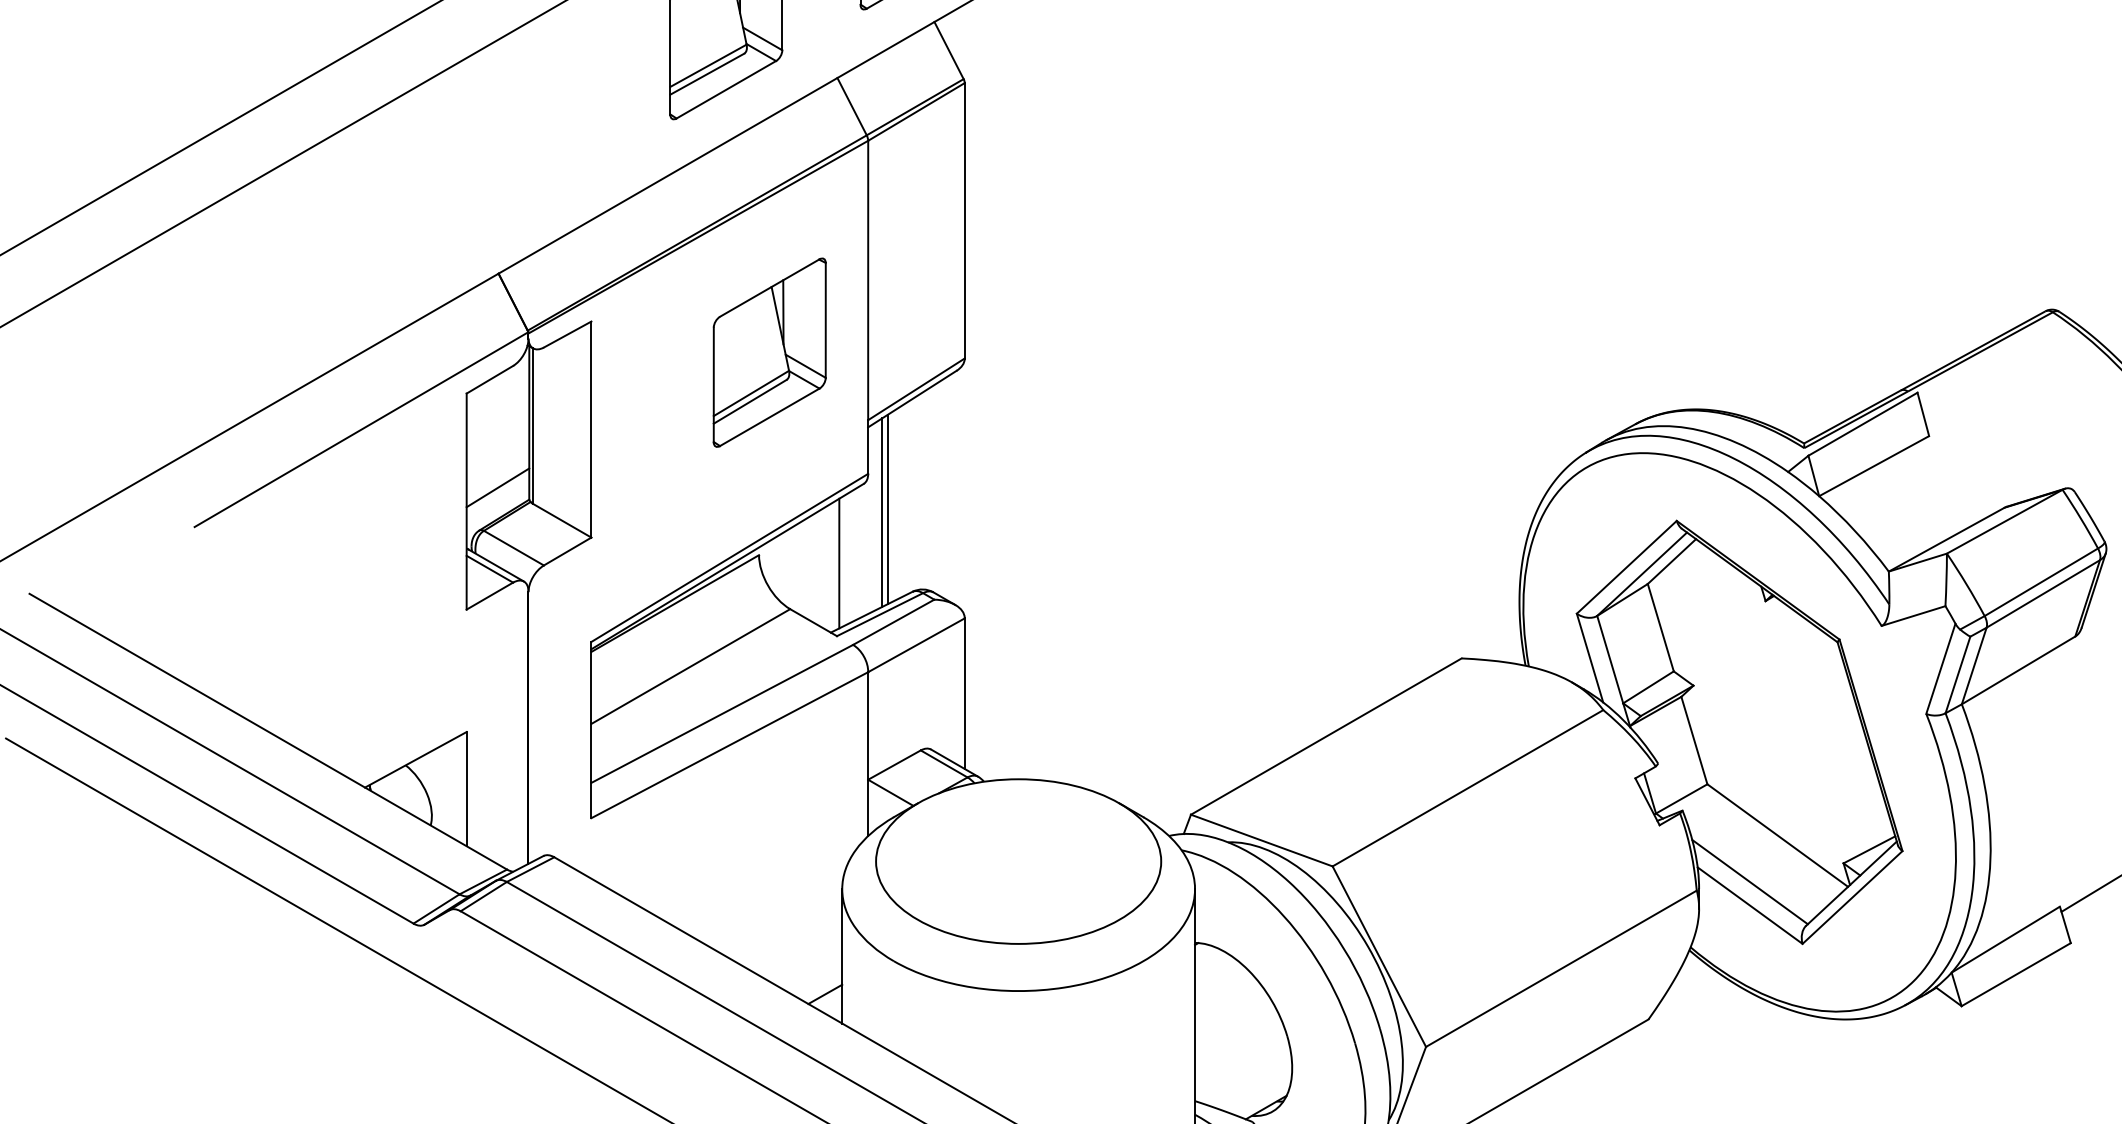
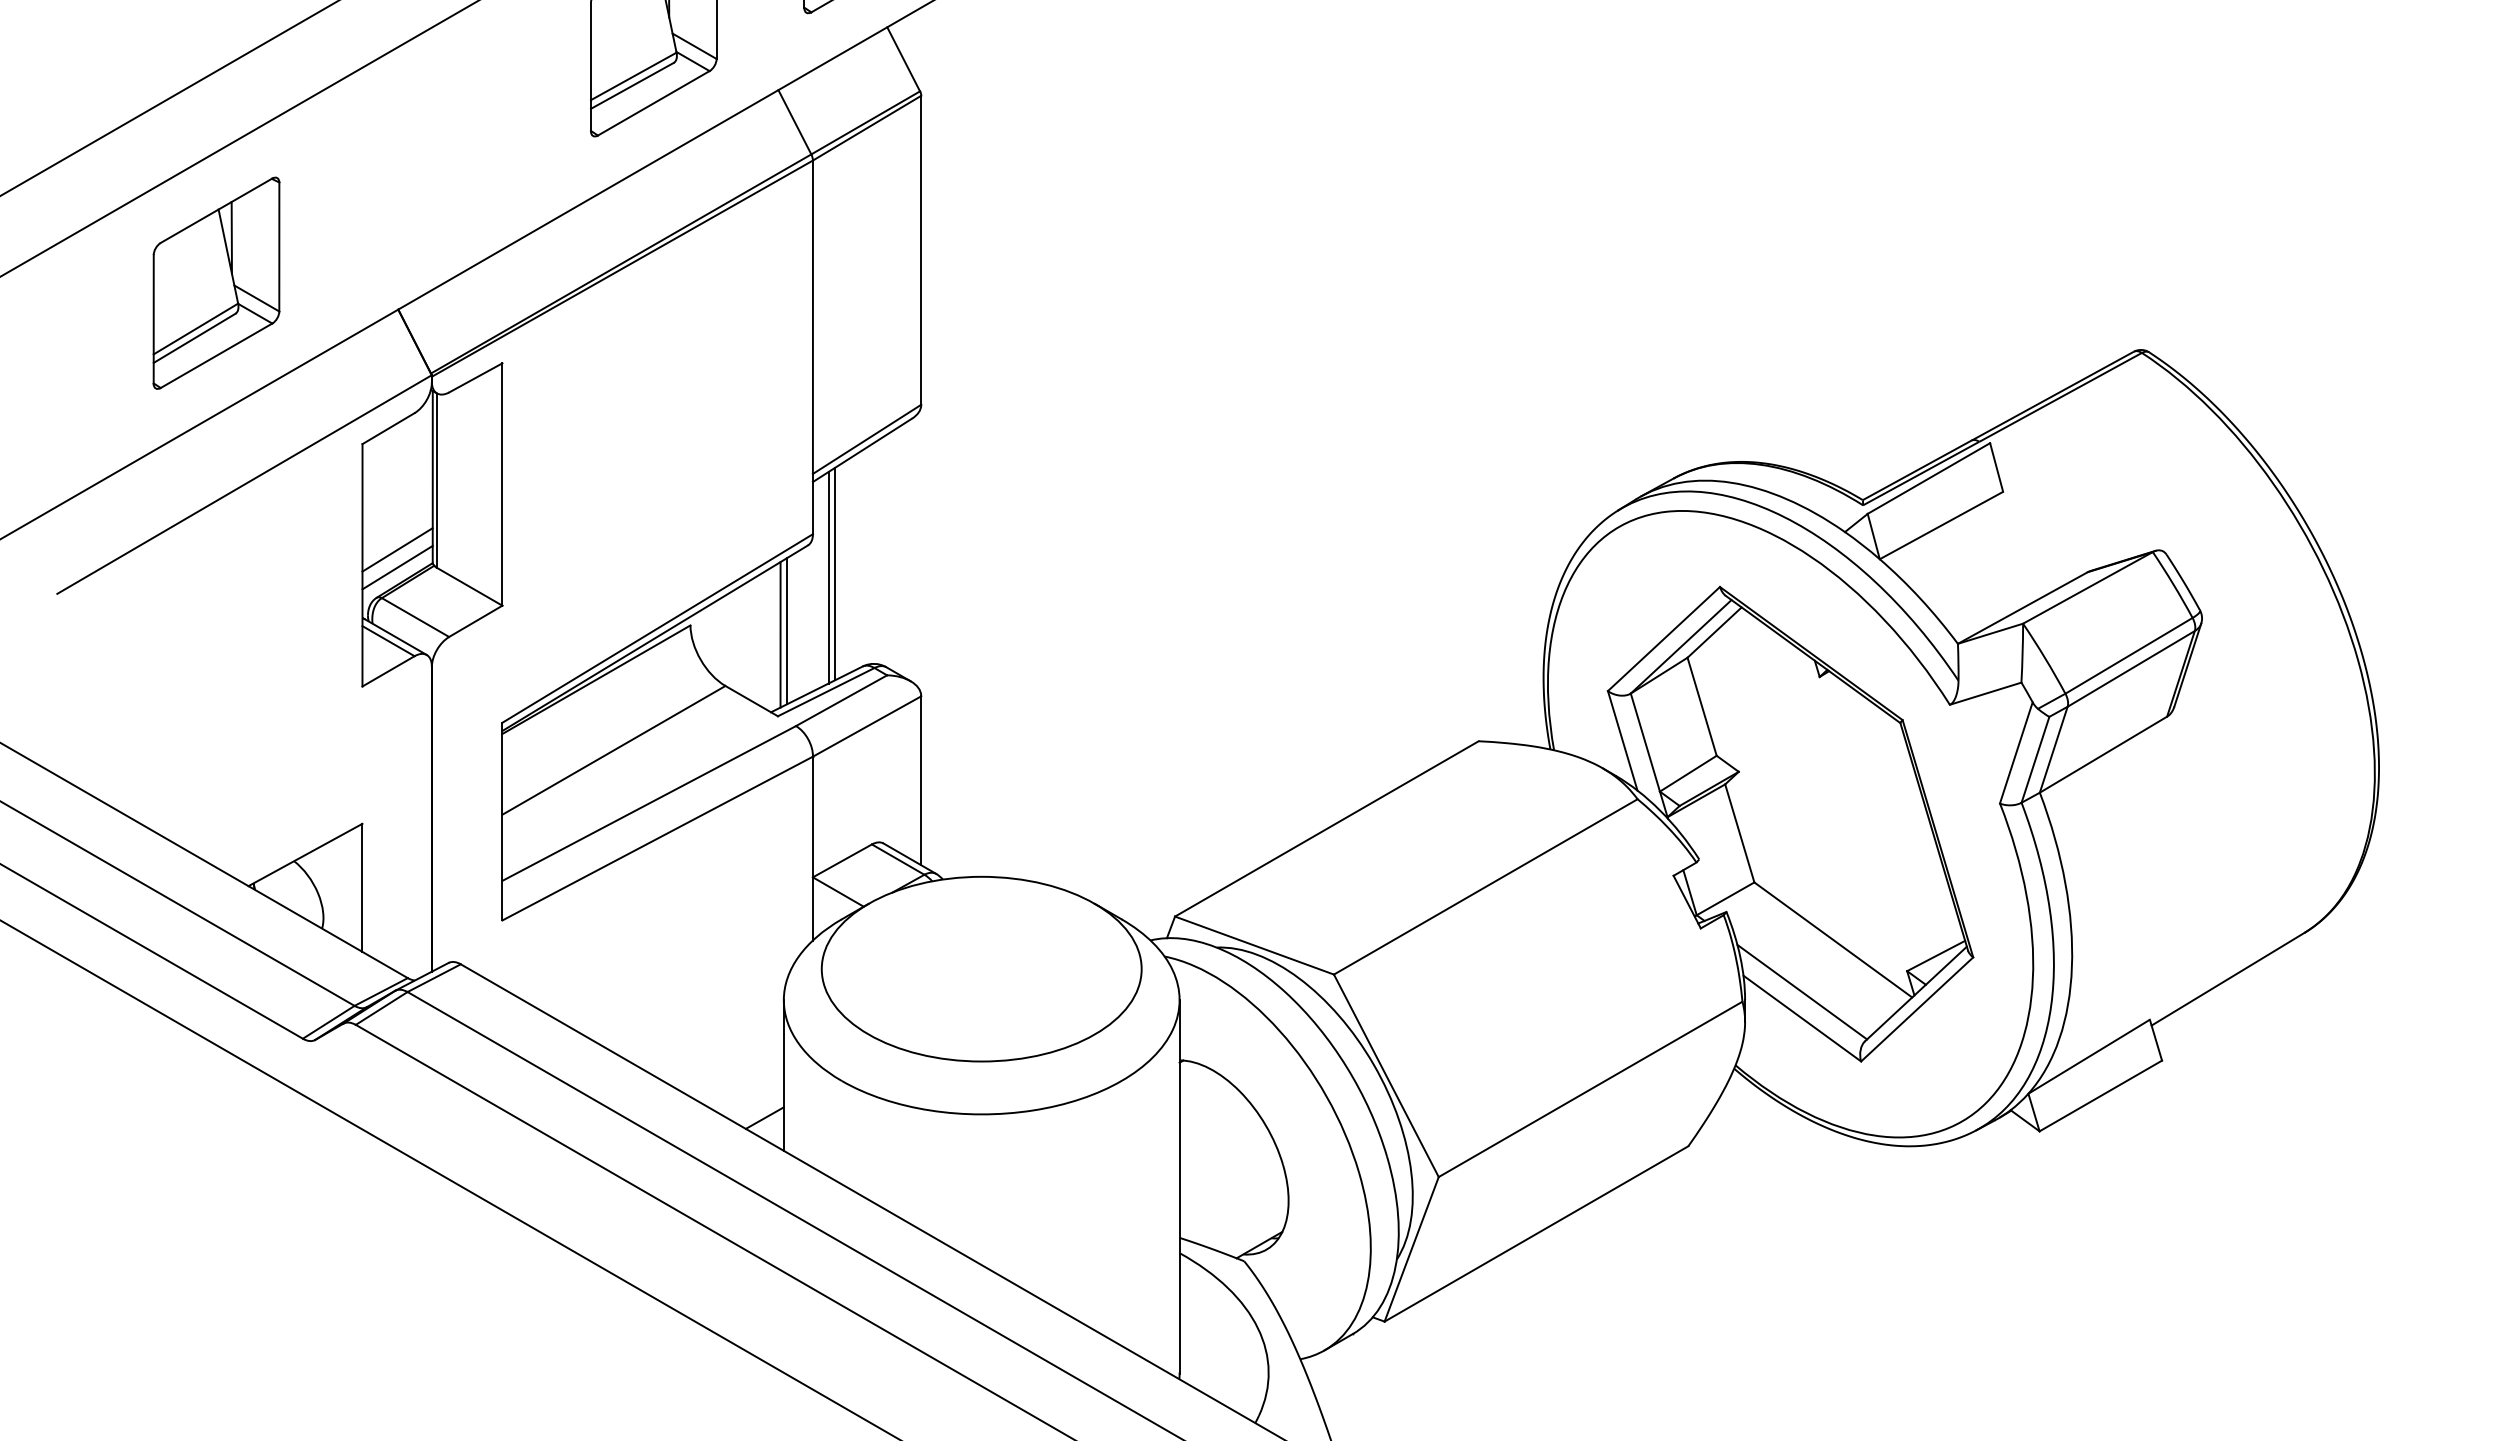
part: (769, 352) -> (216, 282), moved
line: (497, 503) -> (397, 567), added
line: (845, 560) -> (787, 631), added

